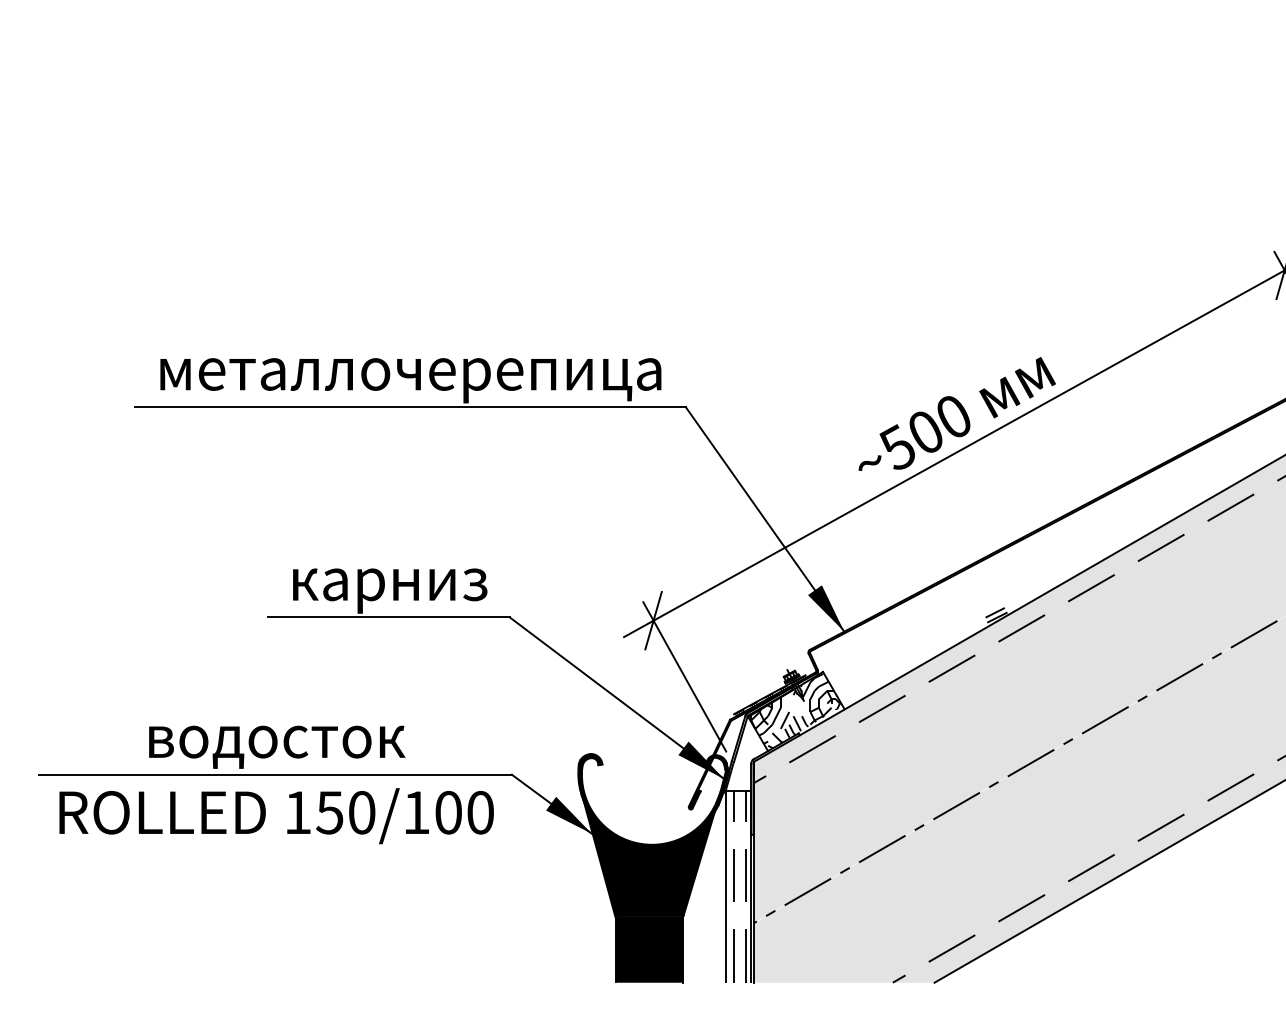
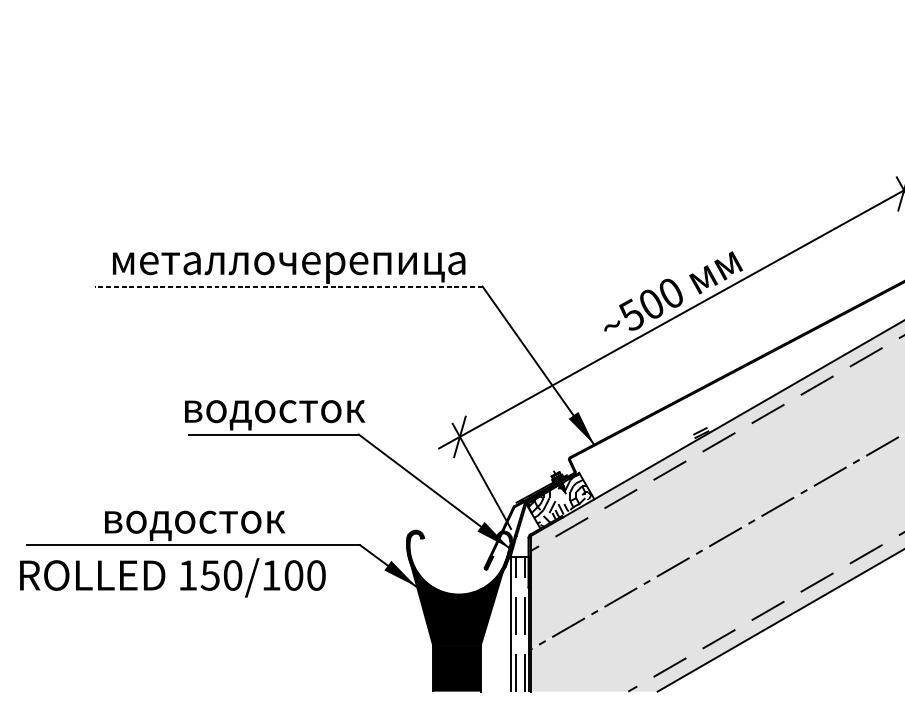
line: (410, 407) -> (288, 286), solid -> dashed
text: (390, 590) -> (274, 415), карниз -> водосток
text: (276, 816) -> (172, 578), moved

